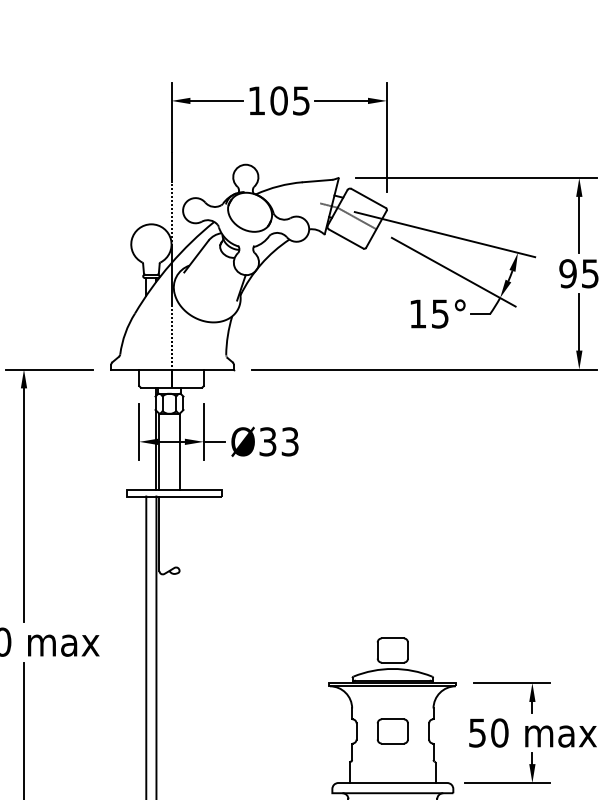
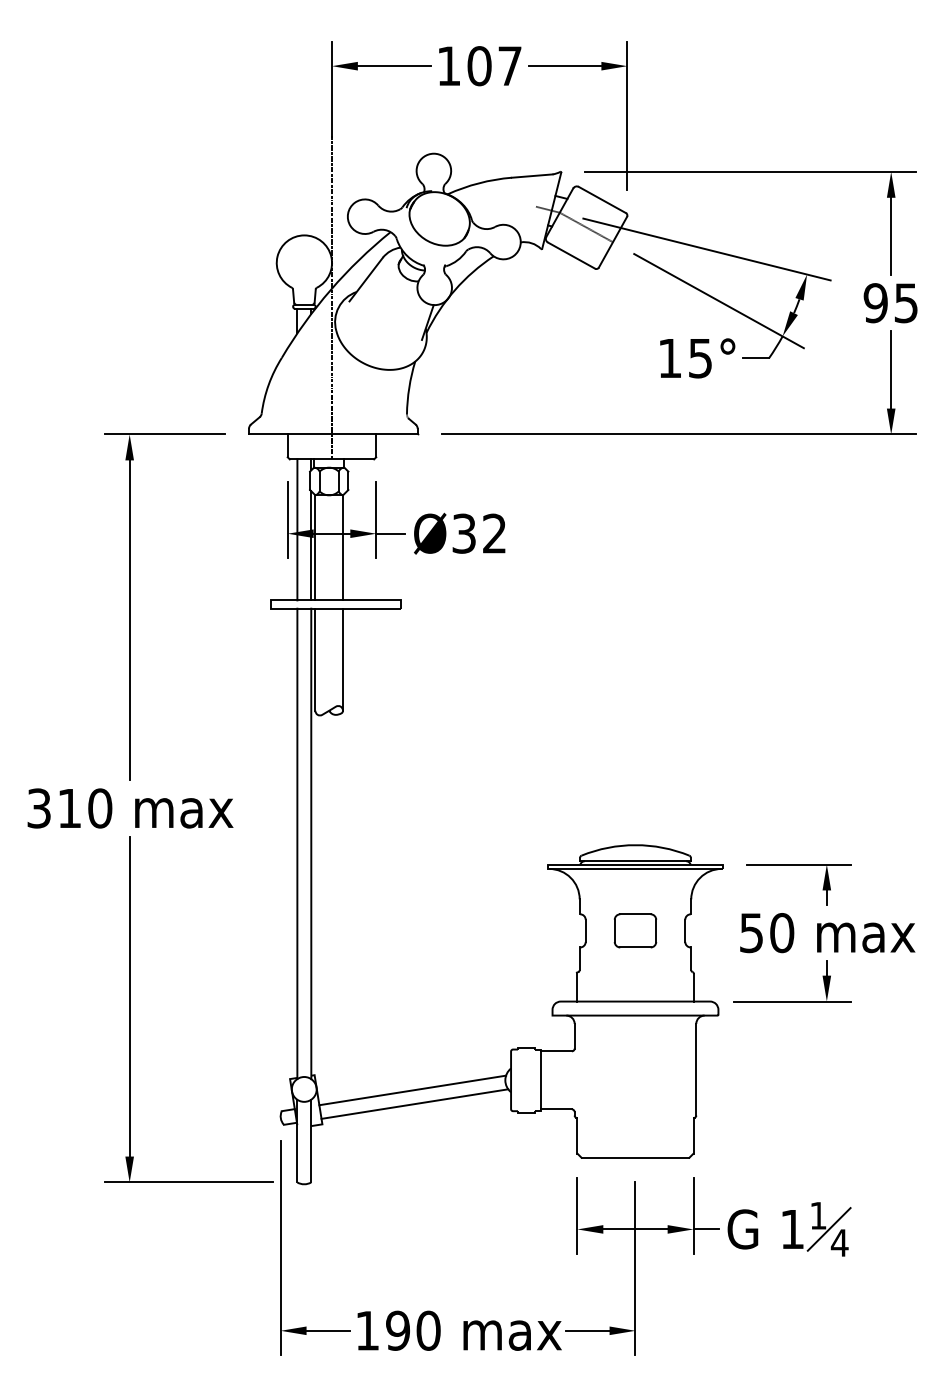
text: (300, 101) -> (509, 66), 105 -> 107
line: (146, 438) -> (297, 529), added
text: (290, 441) -> (494, 533), Ø33 -> Ø32
line: (179, 533) -> (343, 659), added
part: (392, 650) -> (635, 819), removed

